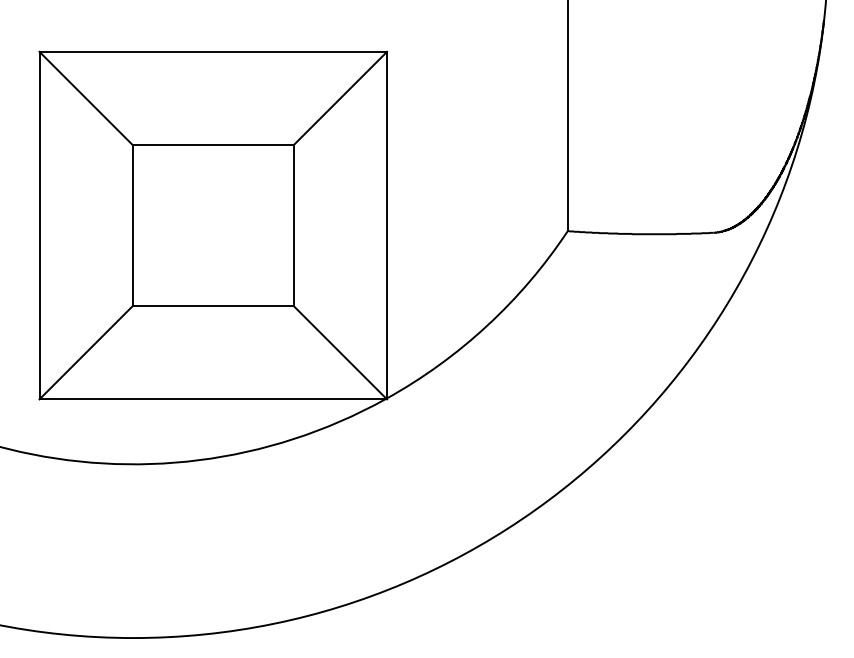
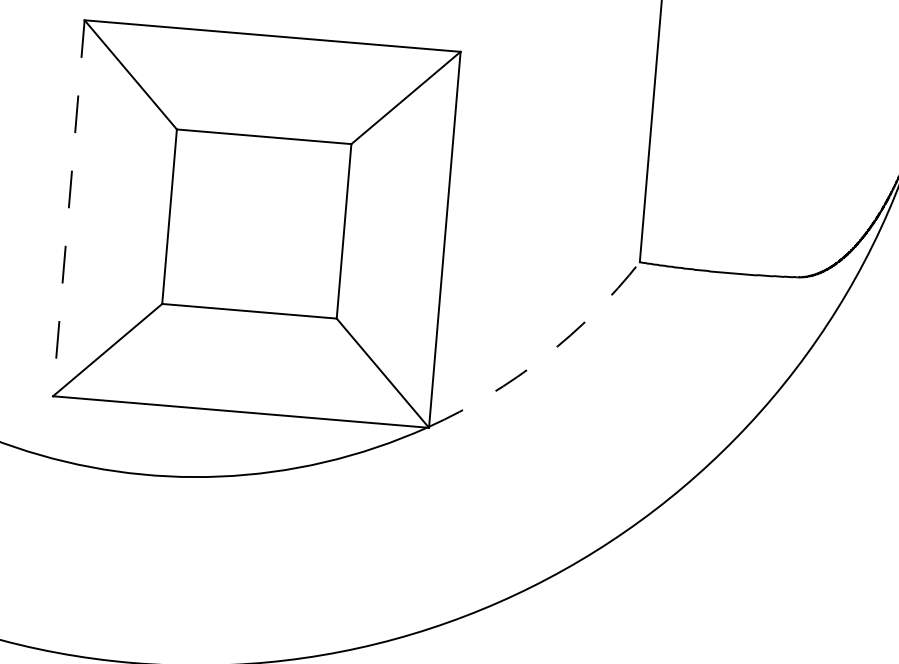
line: (39, 225) -> (68, 208), solid -> dashed
arc: (487, 325) -> (544, 357), solid -> dashed

